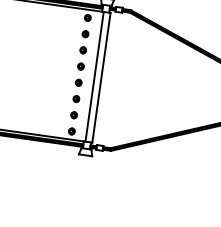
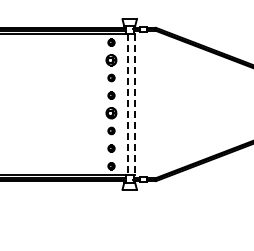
part: (85, 34) -> (111, 60), size x1.6
line: (94, 76) -> (127, 104), solid -> dashed
line: (101, 77) -> (135, 104), solid -> dashed
part: (78, 83) -> (111, 113), size x1.6

